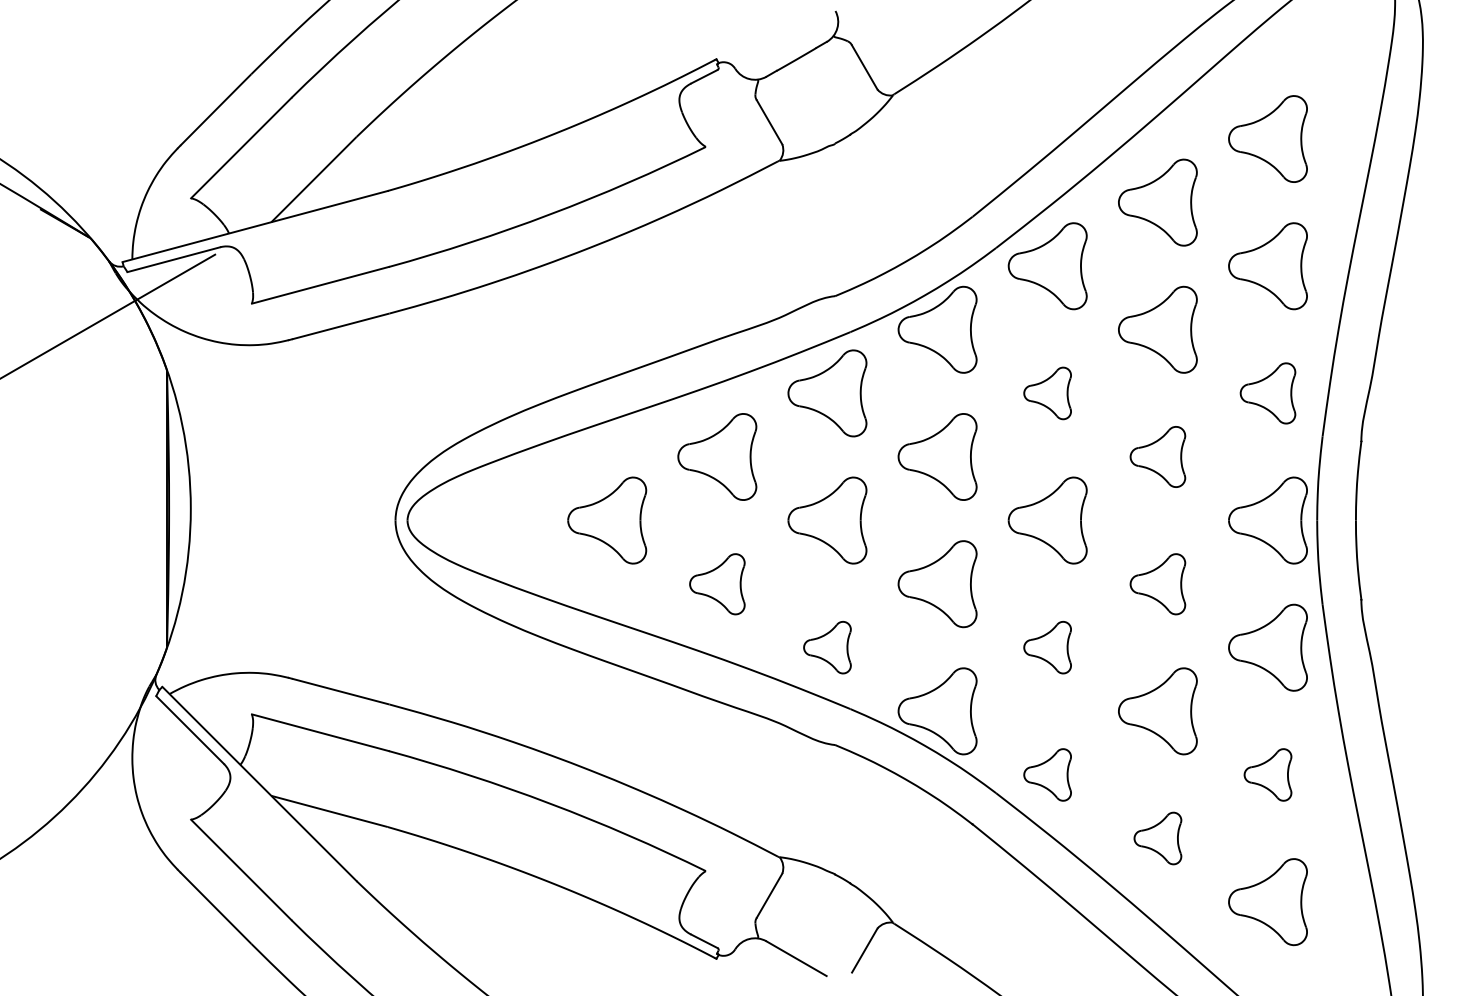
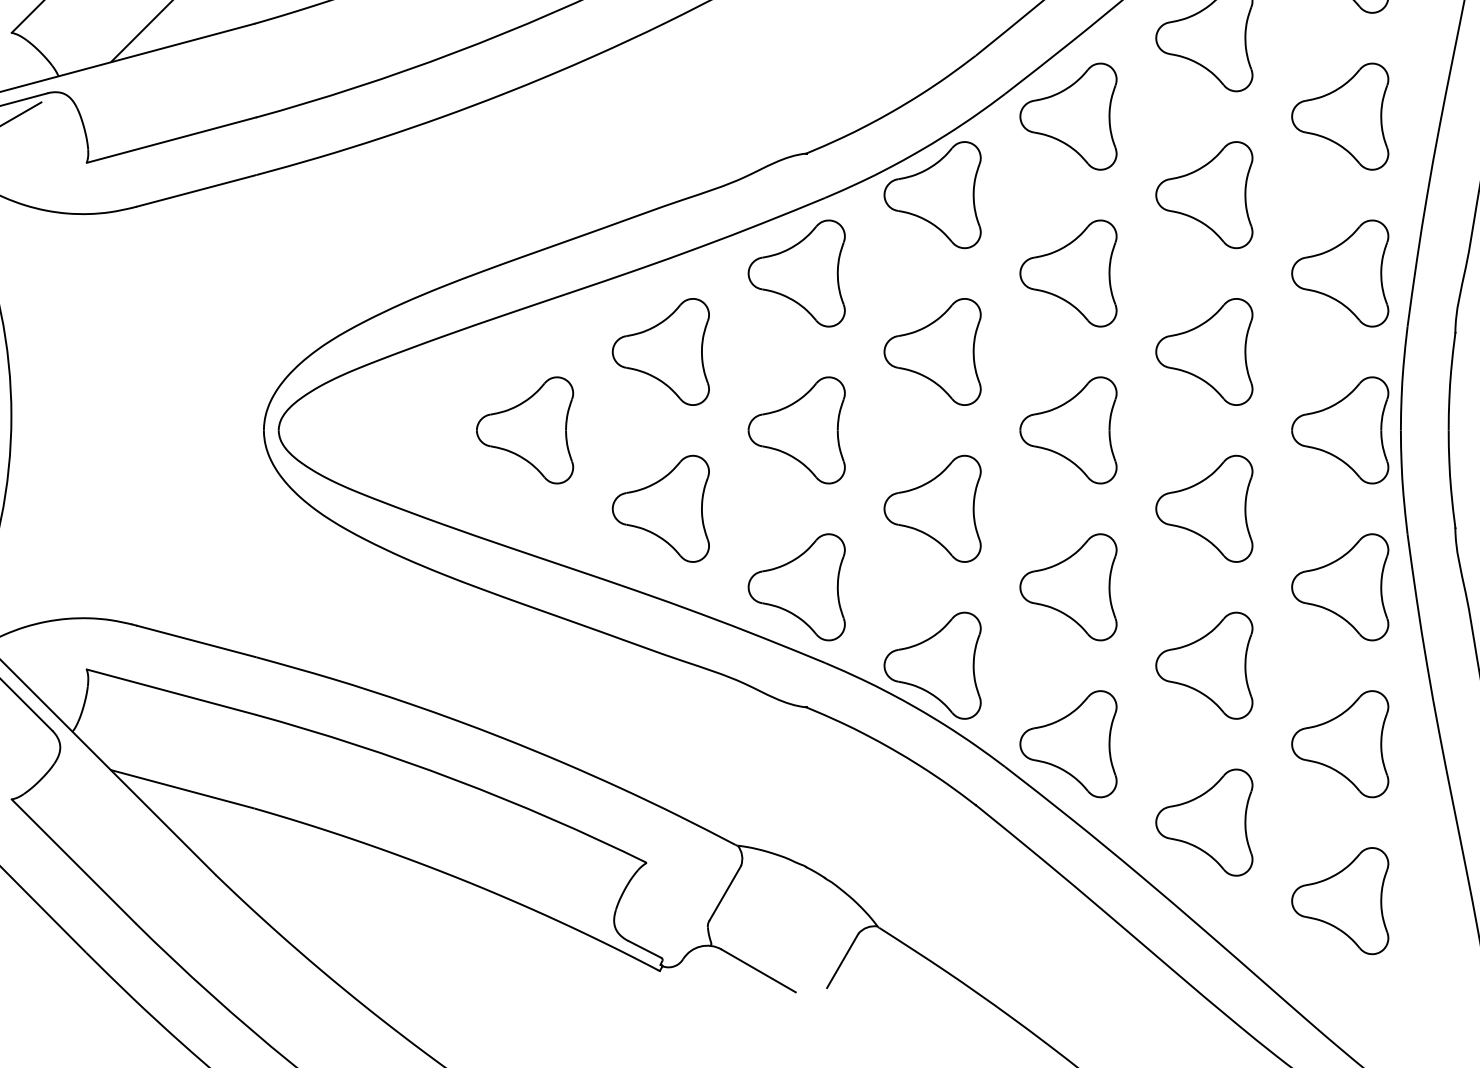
part: (1047, 393) -> (1068, 273), size x1.67
part: (1267, 393) -> (1339, 273), size x1.43
part: (1157, 456) -> (1203, 351), size x1.43
part: (717, 584) -> (661, 509), size x1.43
part: (1157, 584) -> (1203, 509), size x1.43
part: (827, 647) -> (796, 586), size x1.67
part: (1047, 647) -> (1068, 586), size x1.67
part: (1047, 774) -> (1068, 743), size x1.67
part: (1267, 774) -> (1339, 743), size x1.67
part: (1157, 838) -> (1203, 822), size x1.67

